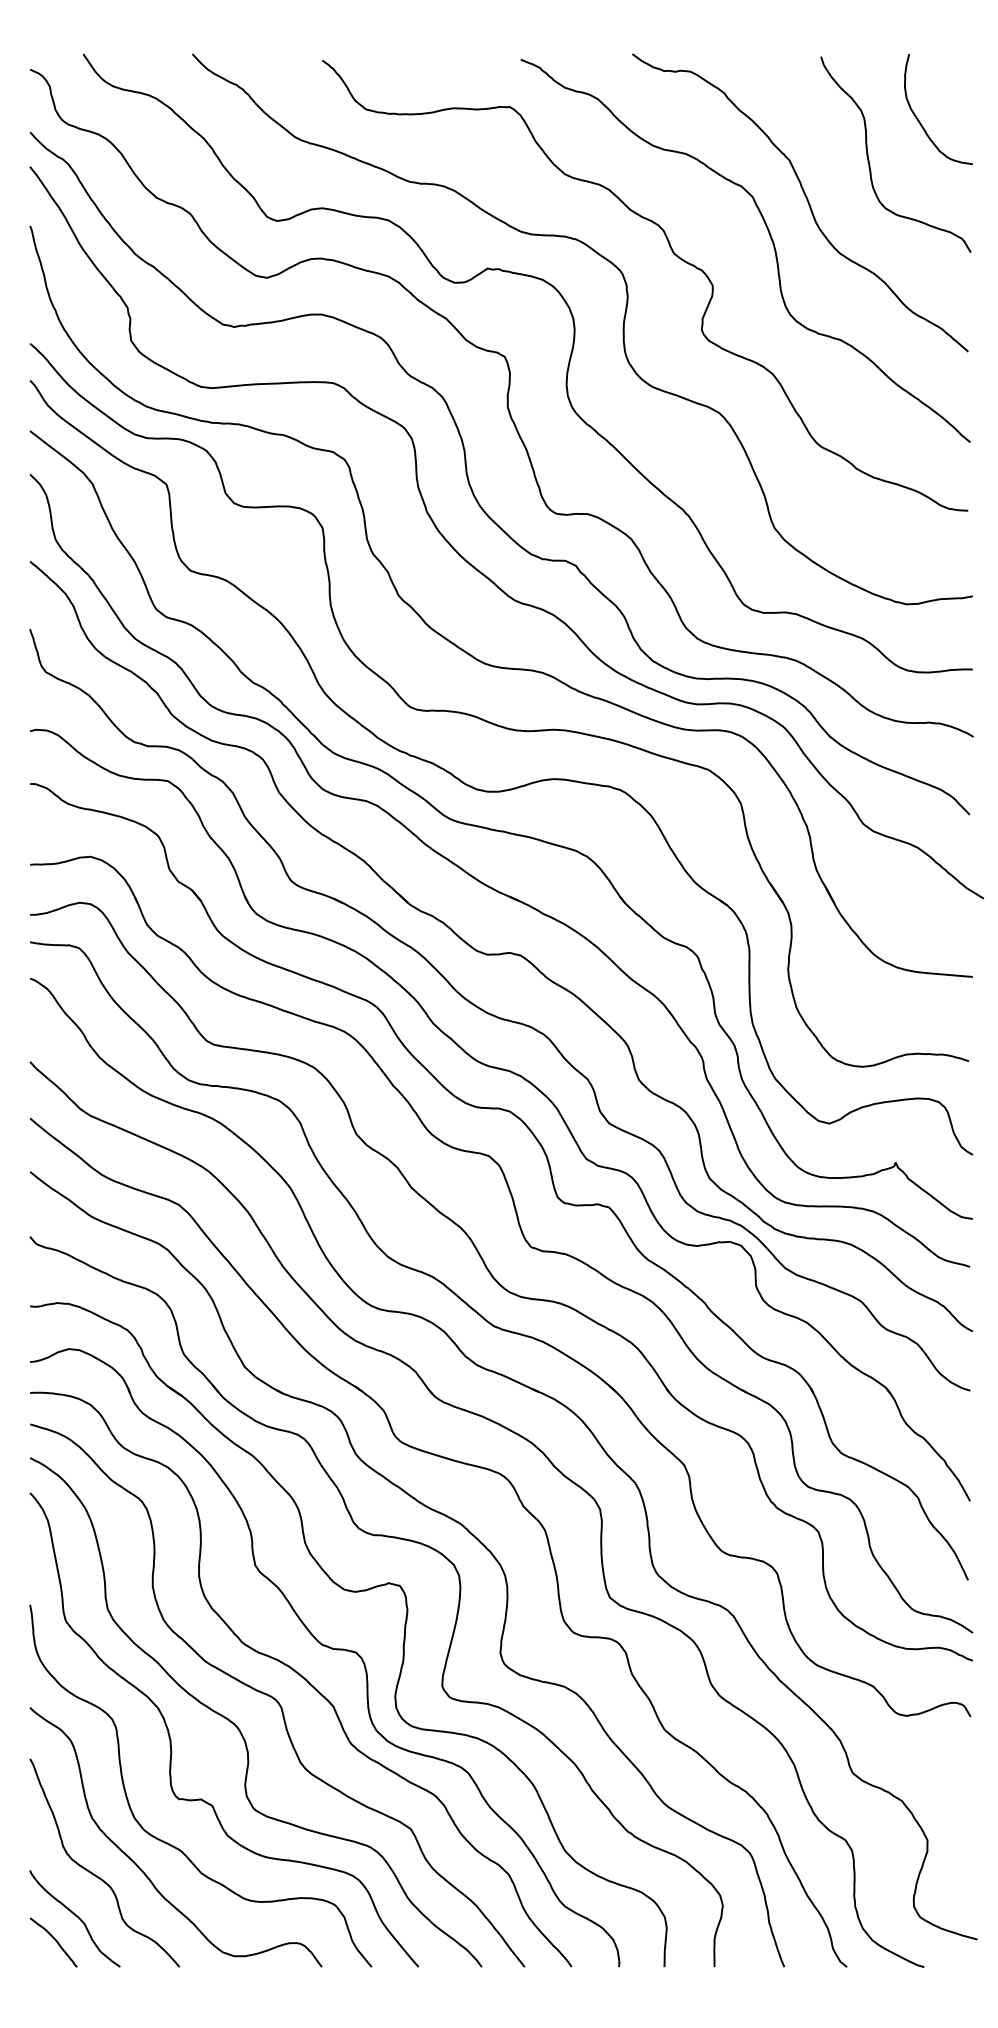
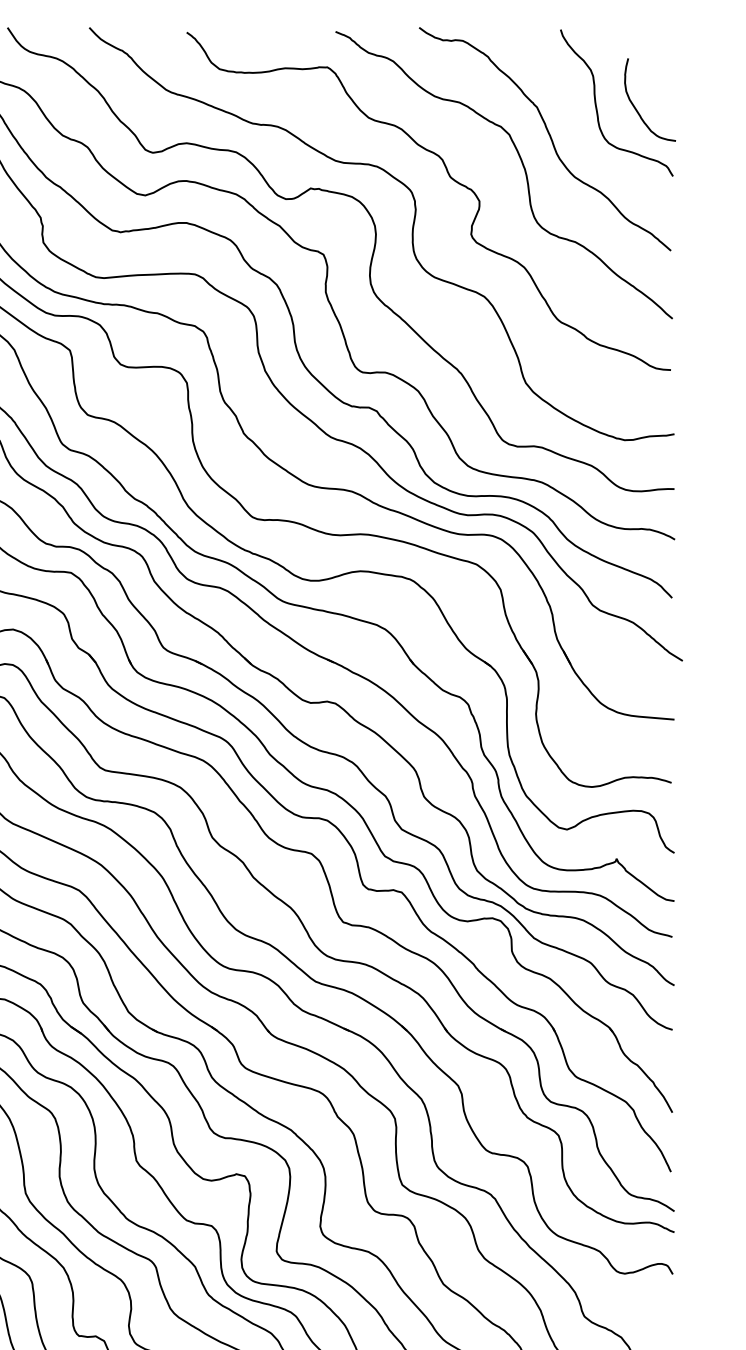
curve: (918, 118) -> (635, 106), moved

